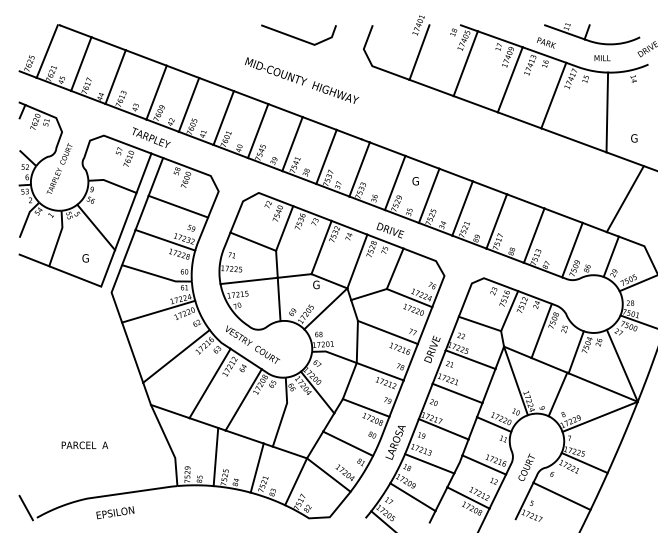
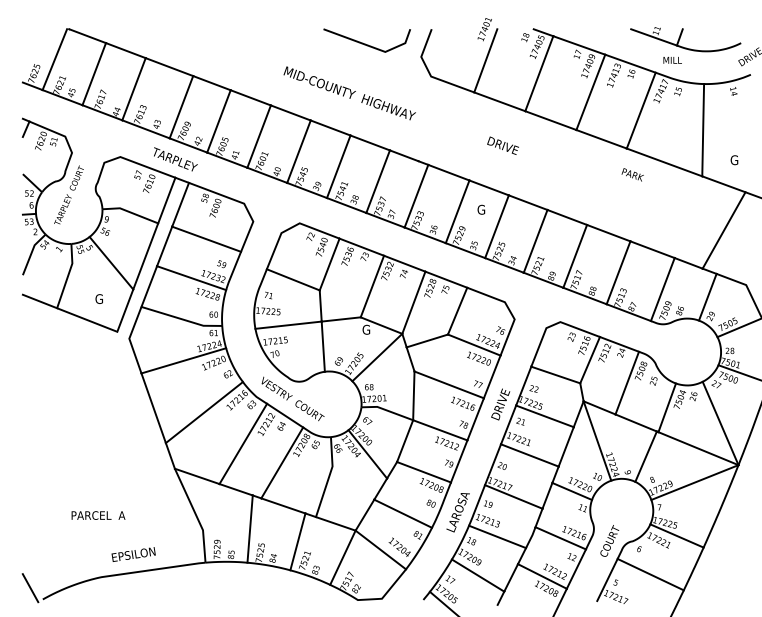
line: (297, 37) -> (365, 43), moved
text: (546, 42) -> (632, 174), moved
text: (602, 57) -> (672, 59), moved
text: (389, 230) -> (502, 145), moved
text: (115, 512) -> (133, 554), moved

